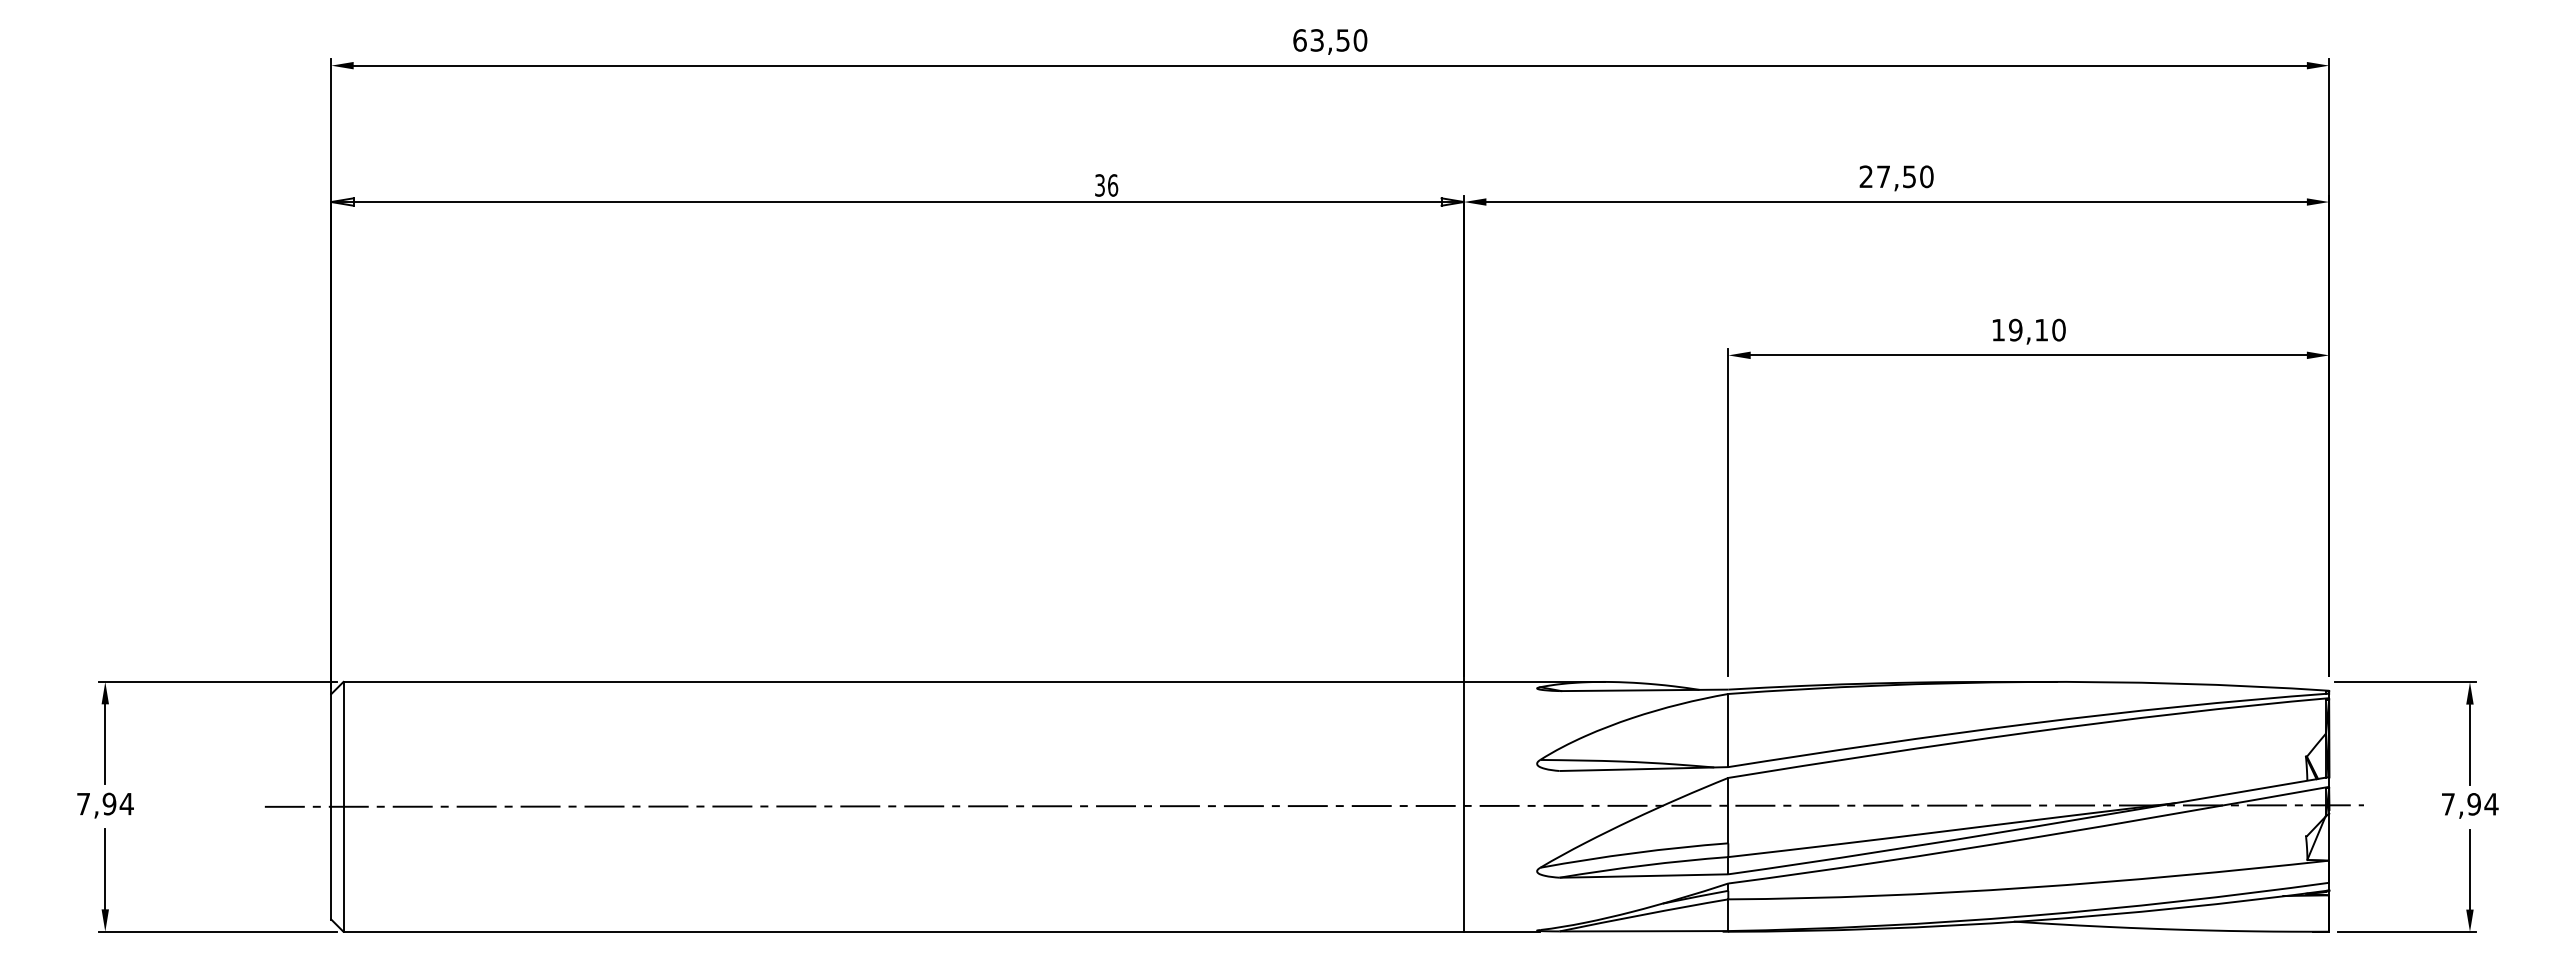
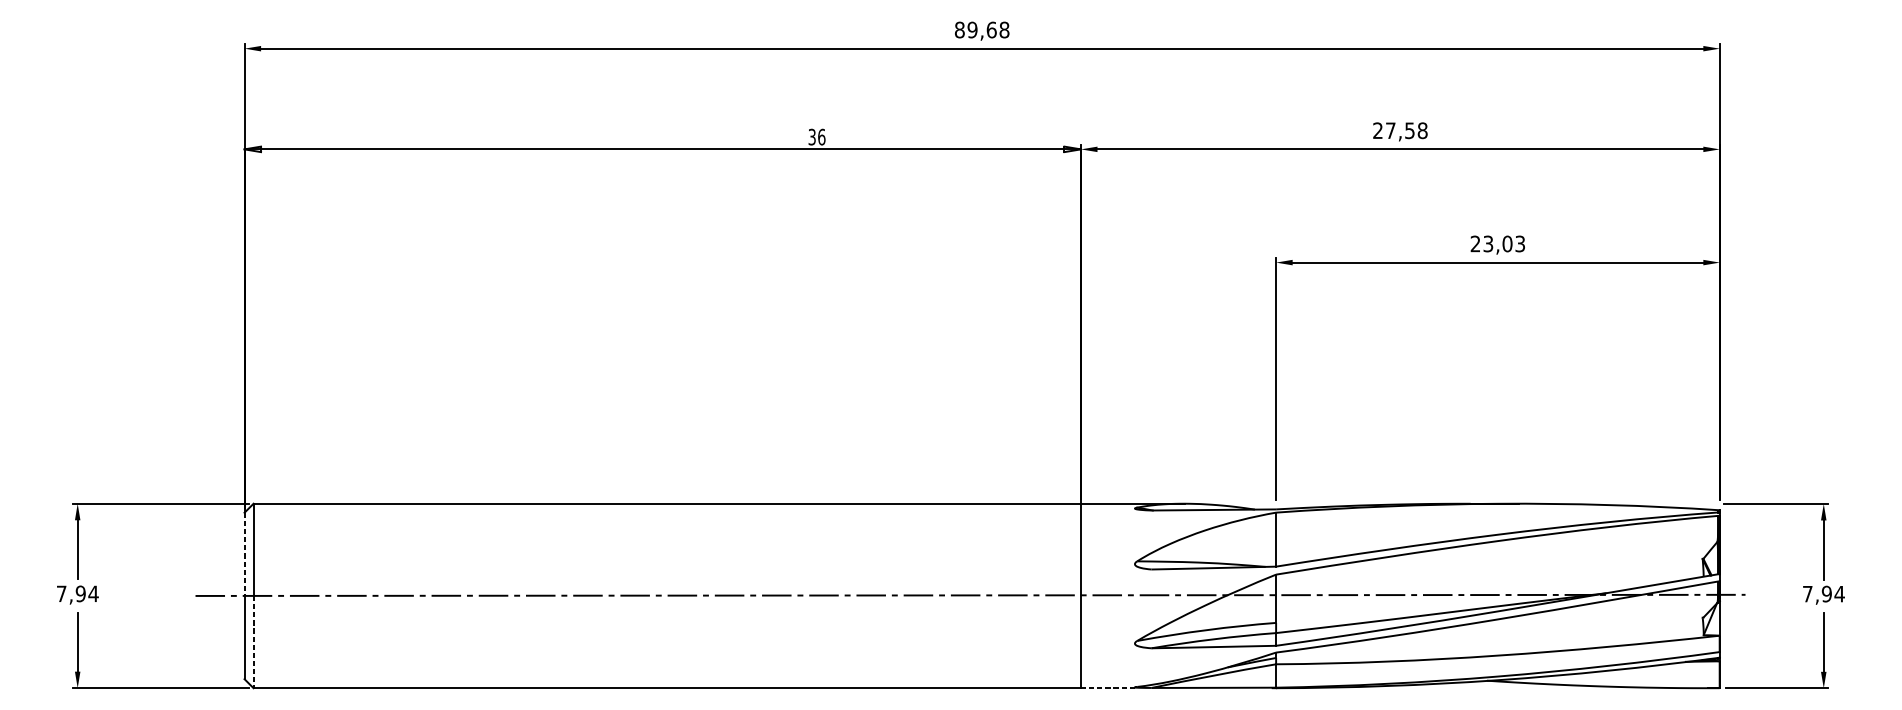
text: (1330, 40) -> (982, 30), 63,50 -> 89,68
text: (1926, 176) -> (1422, 130), 27,50 -> 27,58
text: (2028, 329) -> (1497, 243), 19,10 -> 23,03
line: (331, 751) -> (244, 555), solid -> dashed
line: (343, 869) -> (253, 642), solid -> dashed
line: (1502, 931) -> (1109, 688), solid -> dashed

